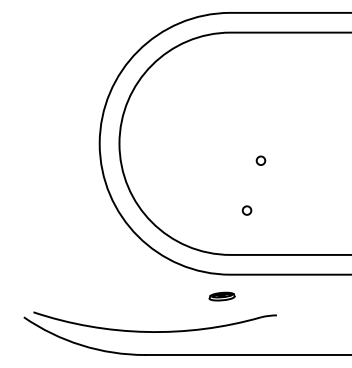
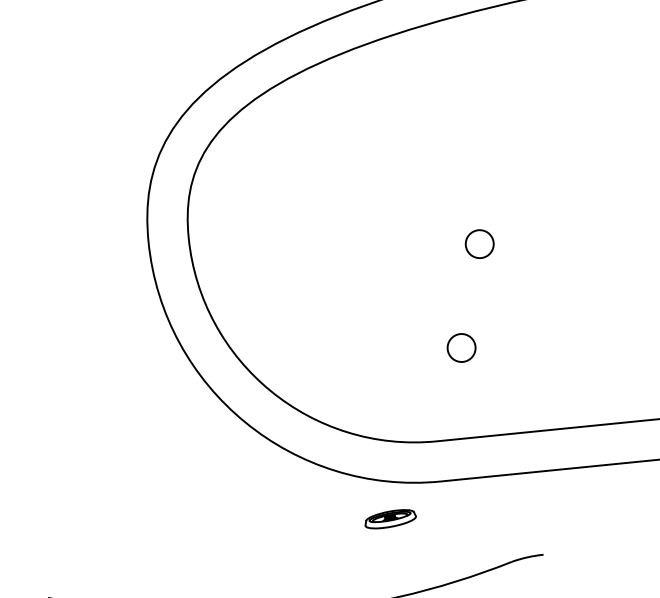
circle: (260, 160) -> (478, 243), size x1.6
circle: (246, 210) -> (460, 347), size x1.6
part: (221, 296) -> (389, 519), moved

